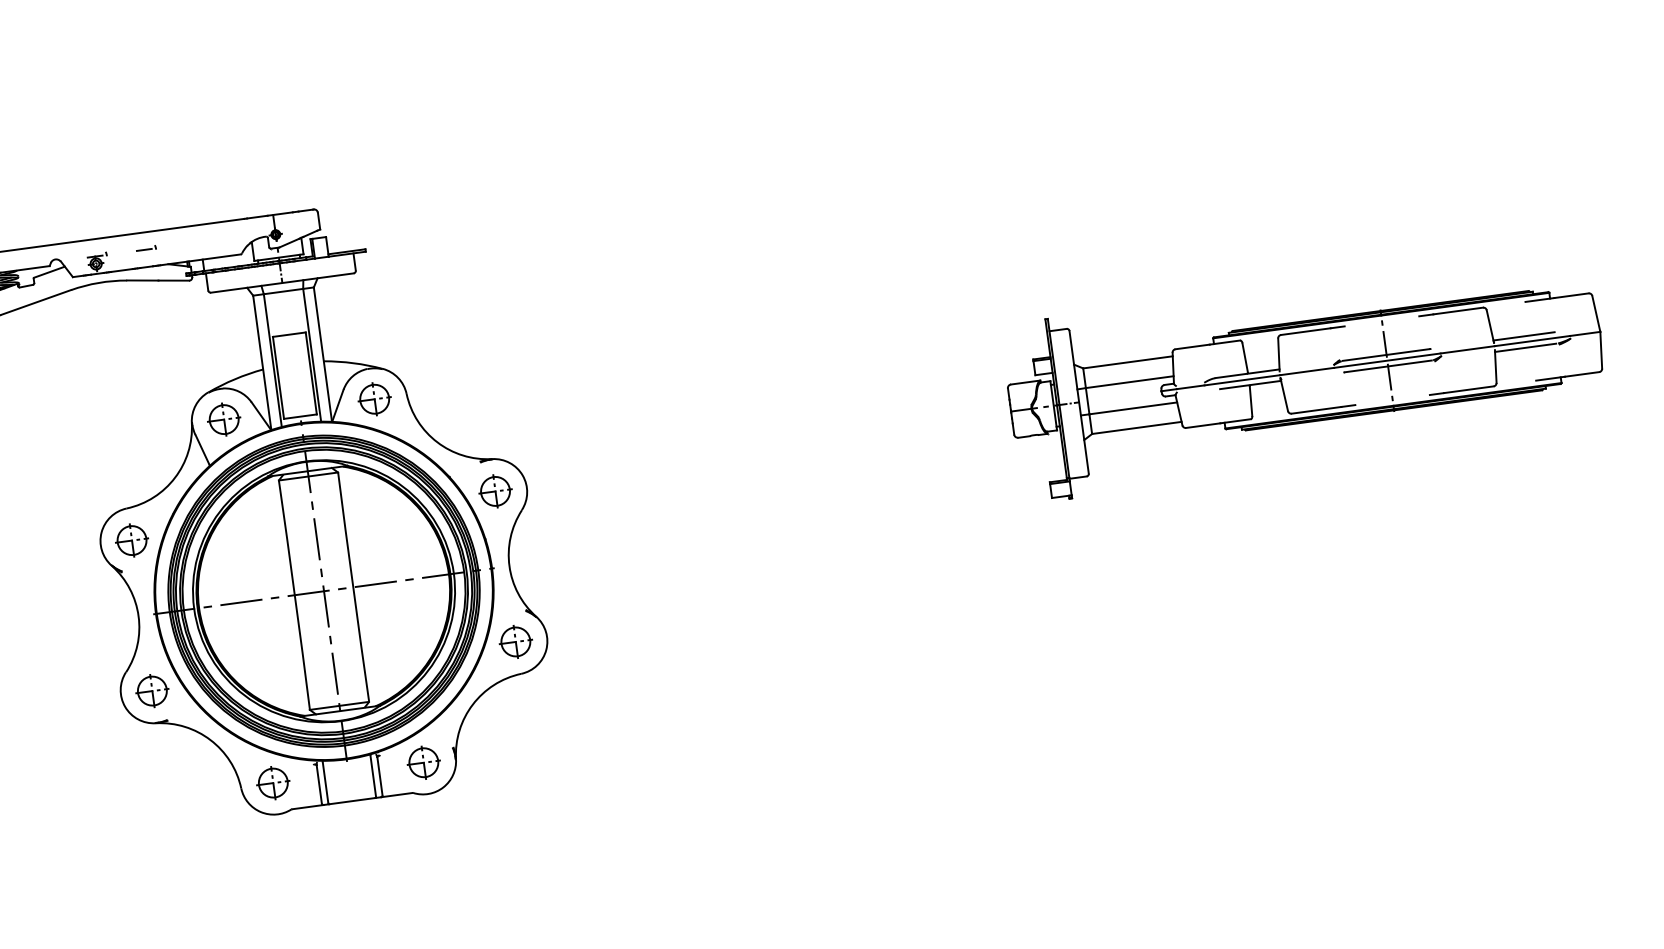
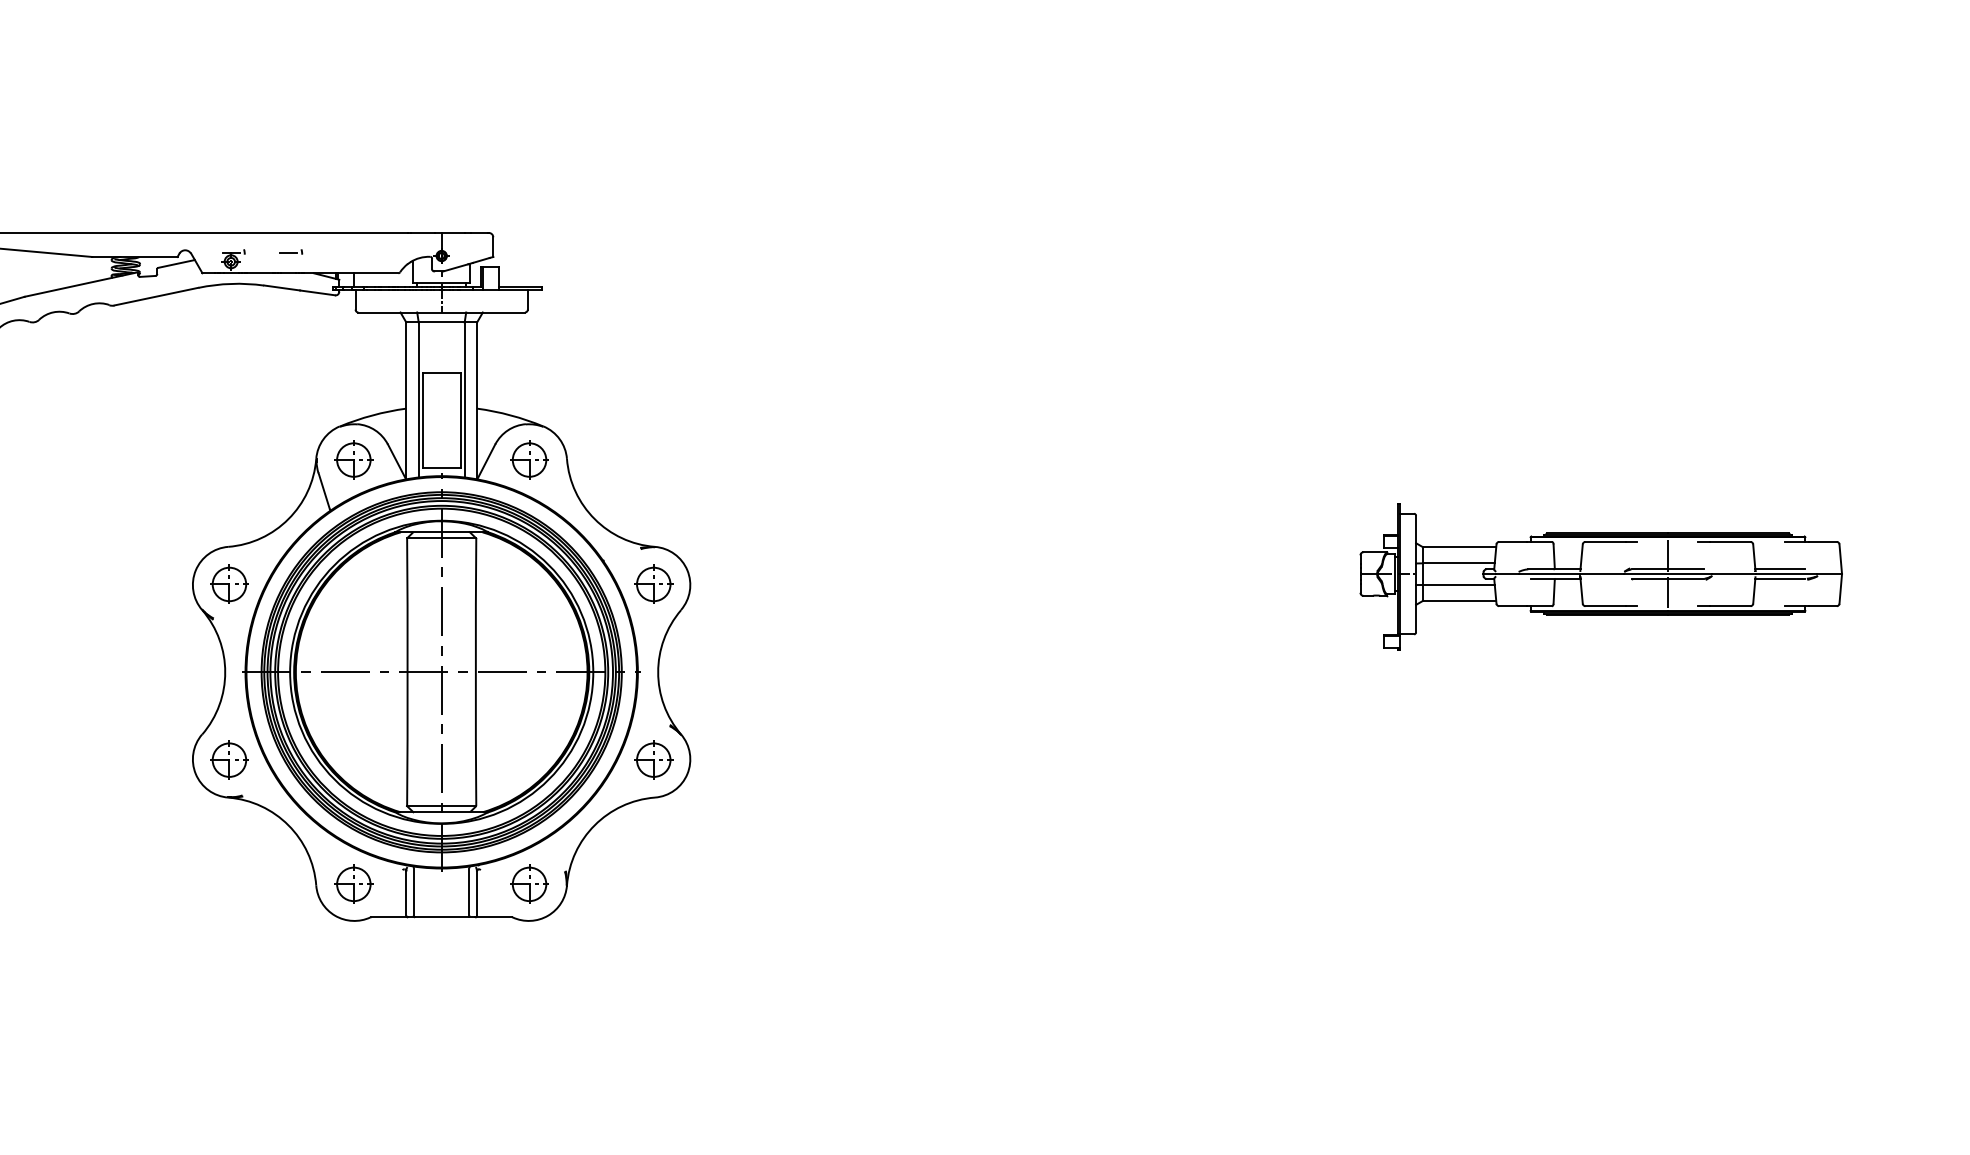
part: (1306, 374) -> (1601, 576), size x0.7

